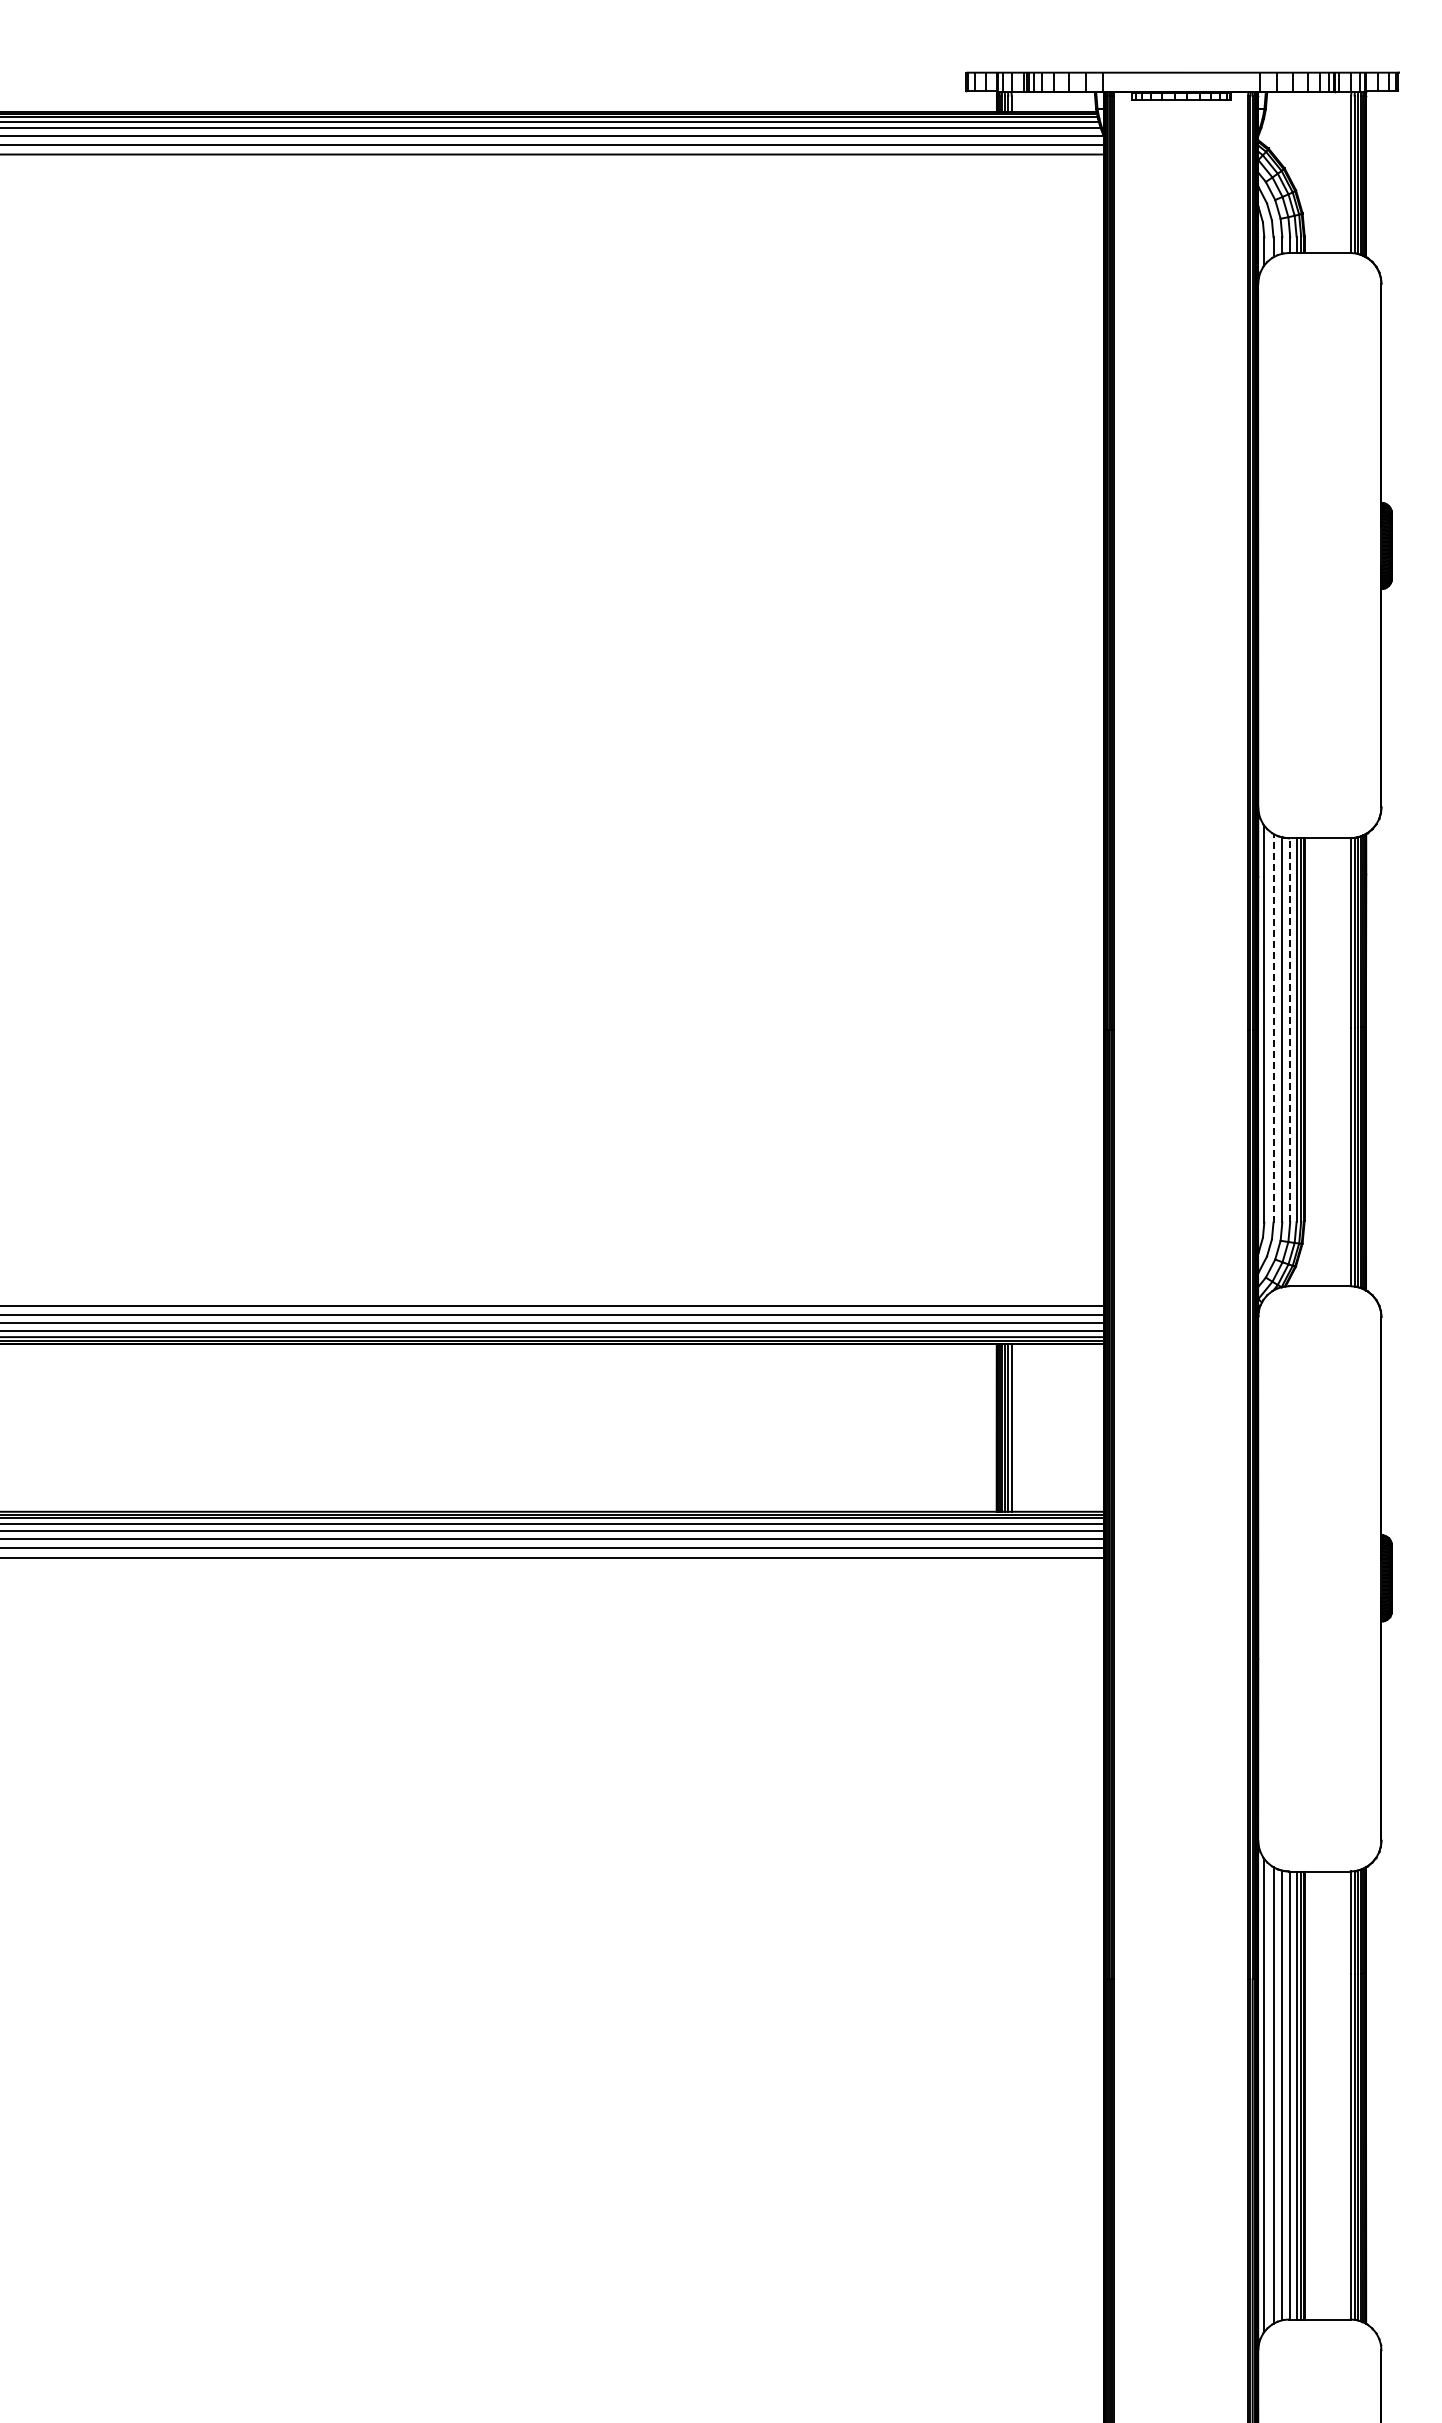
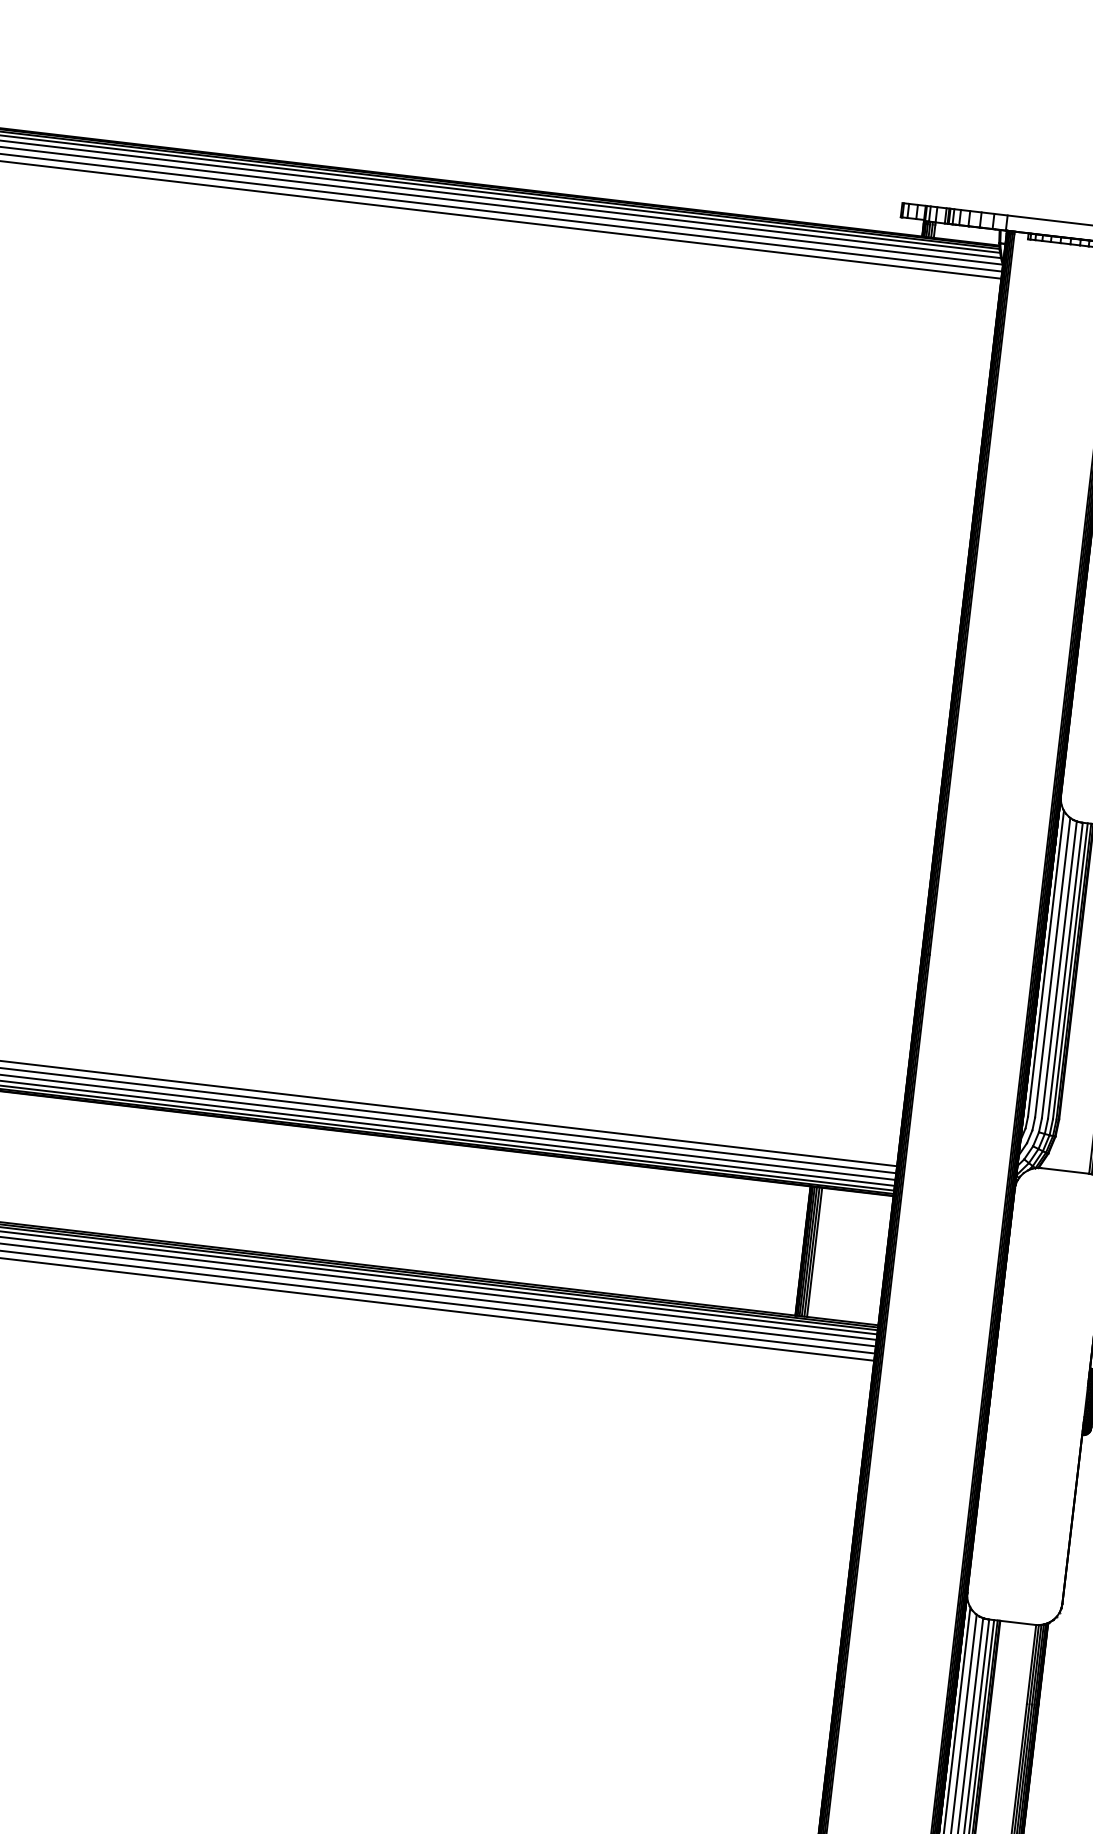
line: (1273, 1027) -> (1052, 967), dashed -> solid
line: (1290, 1029) -> (1065, 970), dashed -> solid

